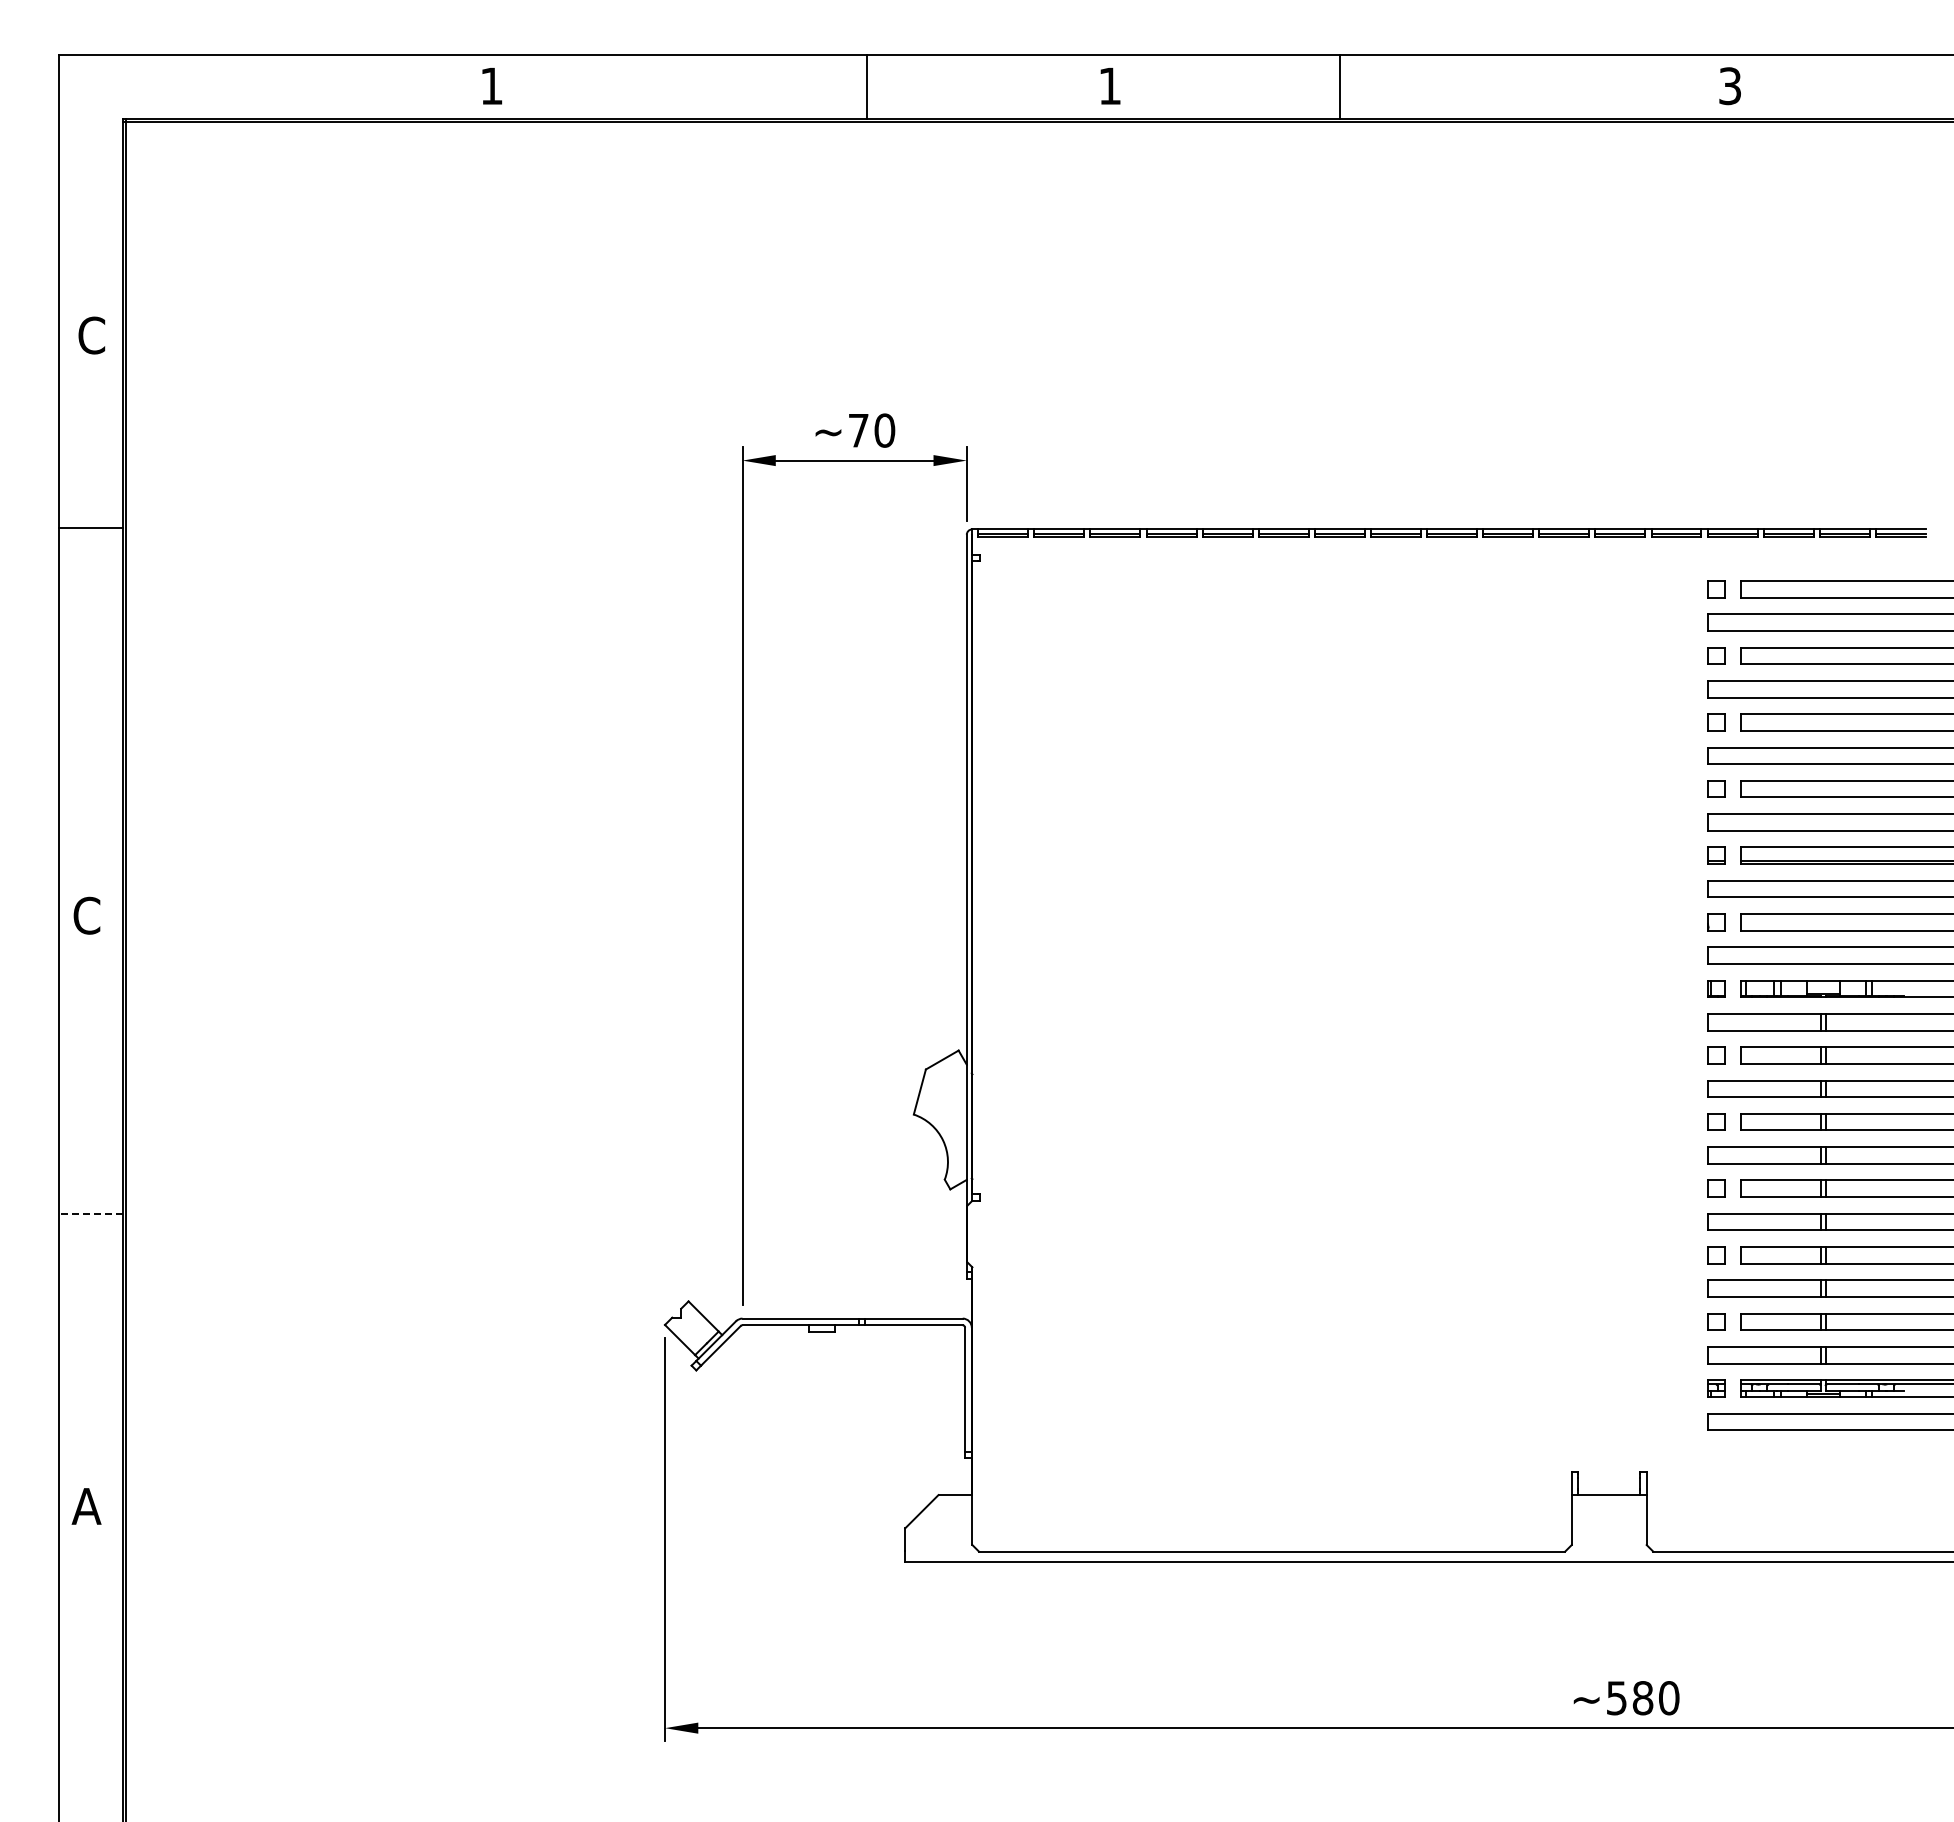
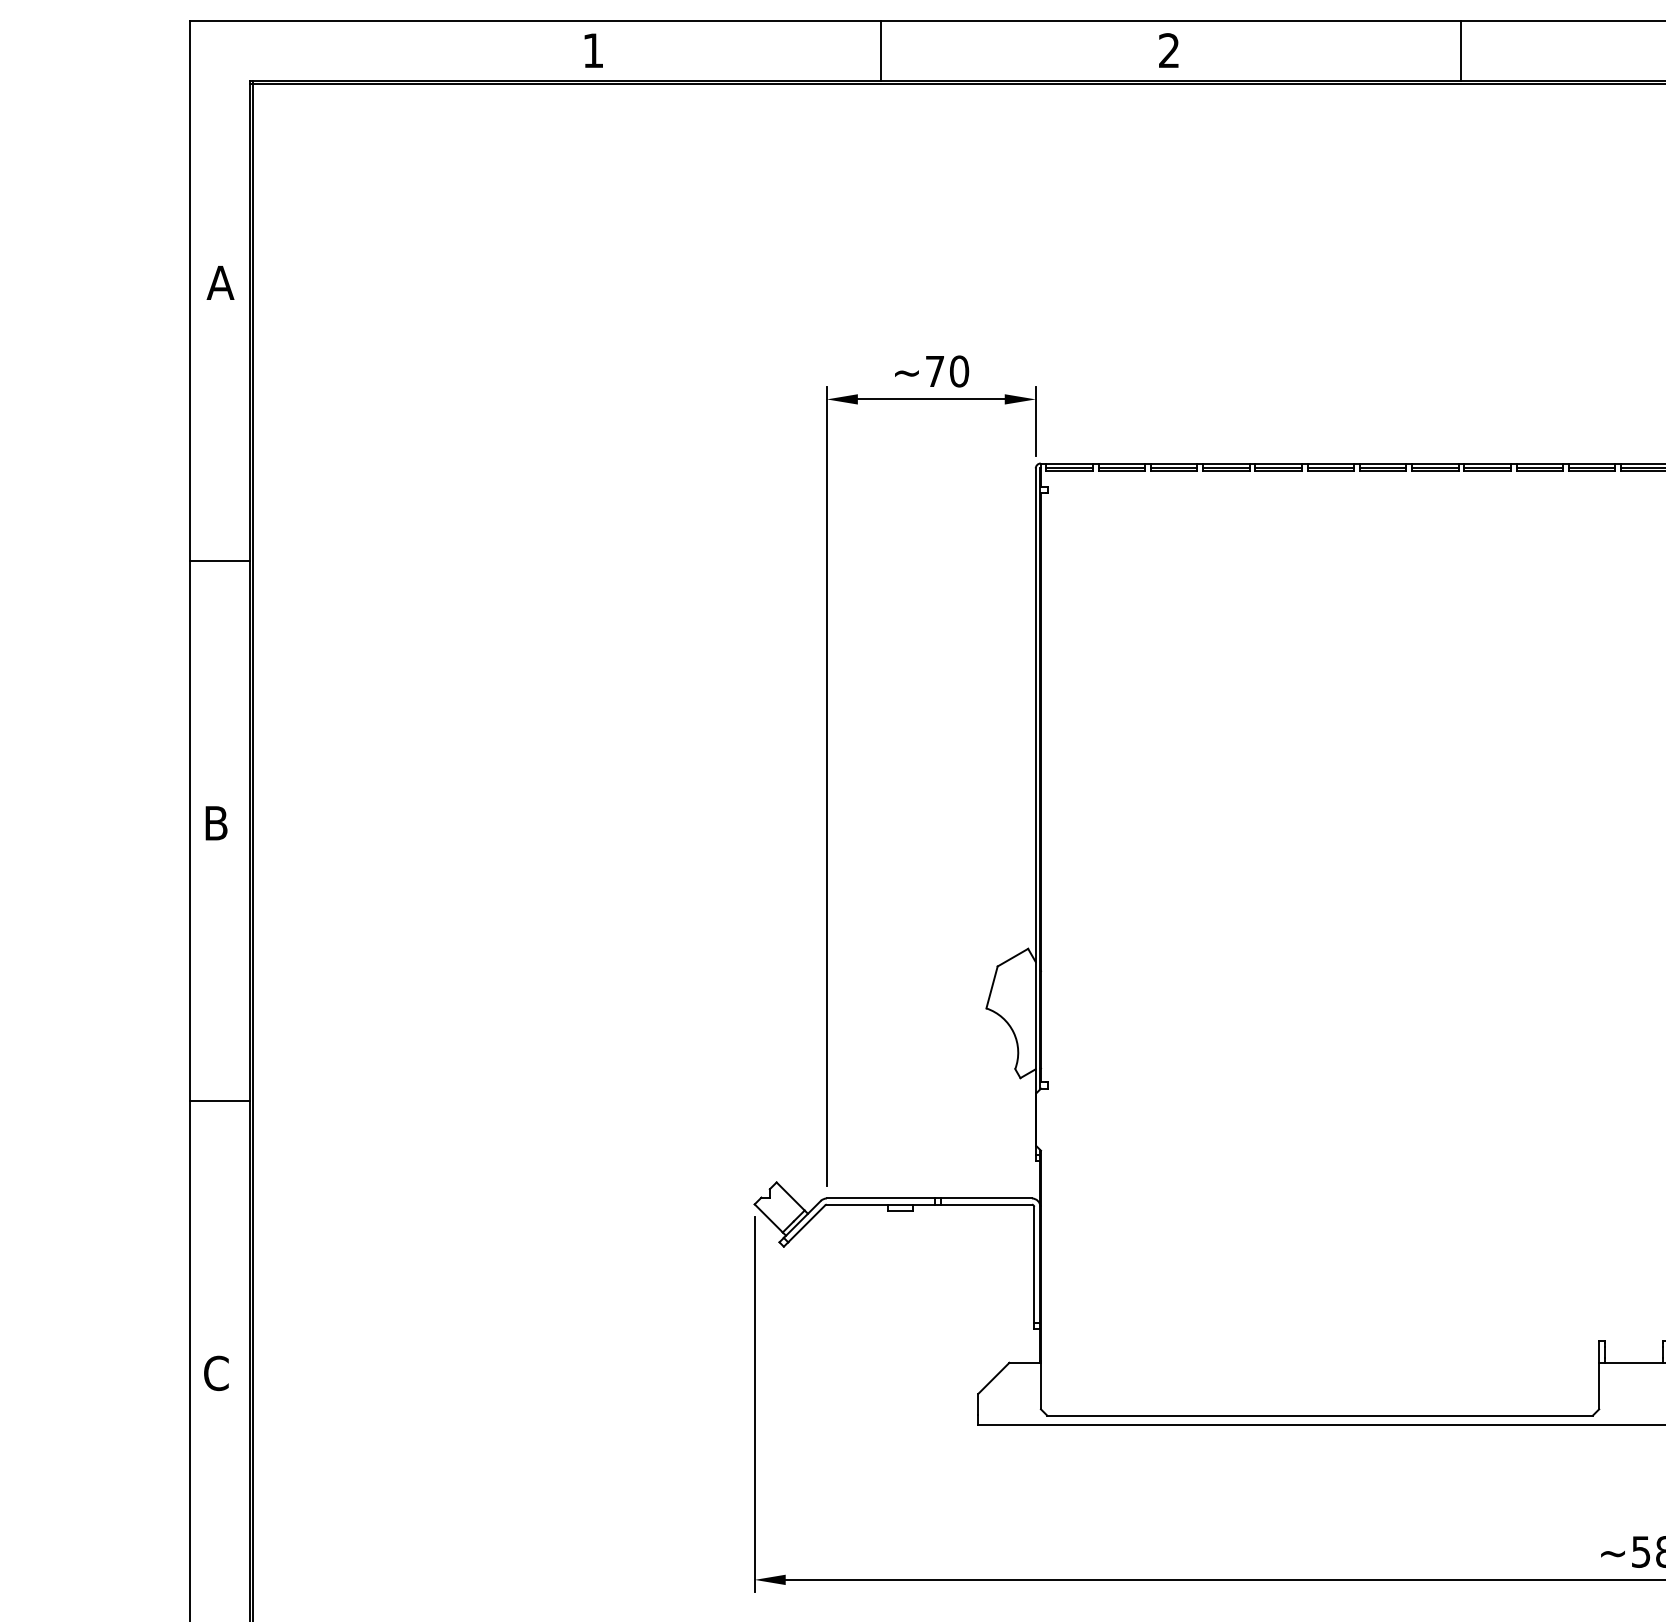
text: (1109, 85) -> (1168, 50), 1 -> 2
line: (867, 86) -> (880, 51), moved
line: (1340, 86) -> (1461, 51), moved
text: (91, 335) -> (220, 282), C -> A
line: (90, 528) -> (219, 561), moved
text: (86, 915) -> (215, 823), C -> B
line: (90, 1213) -> (219, 1100), dashed -> solid
text: (86, 1506) -> (215, 1373), A -> C

